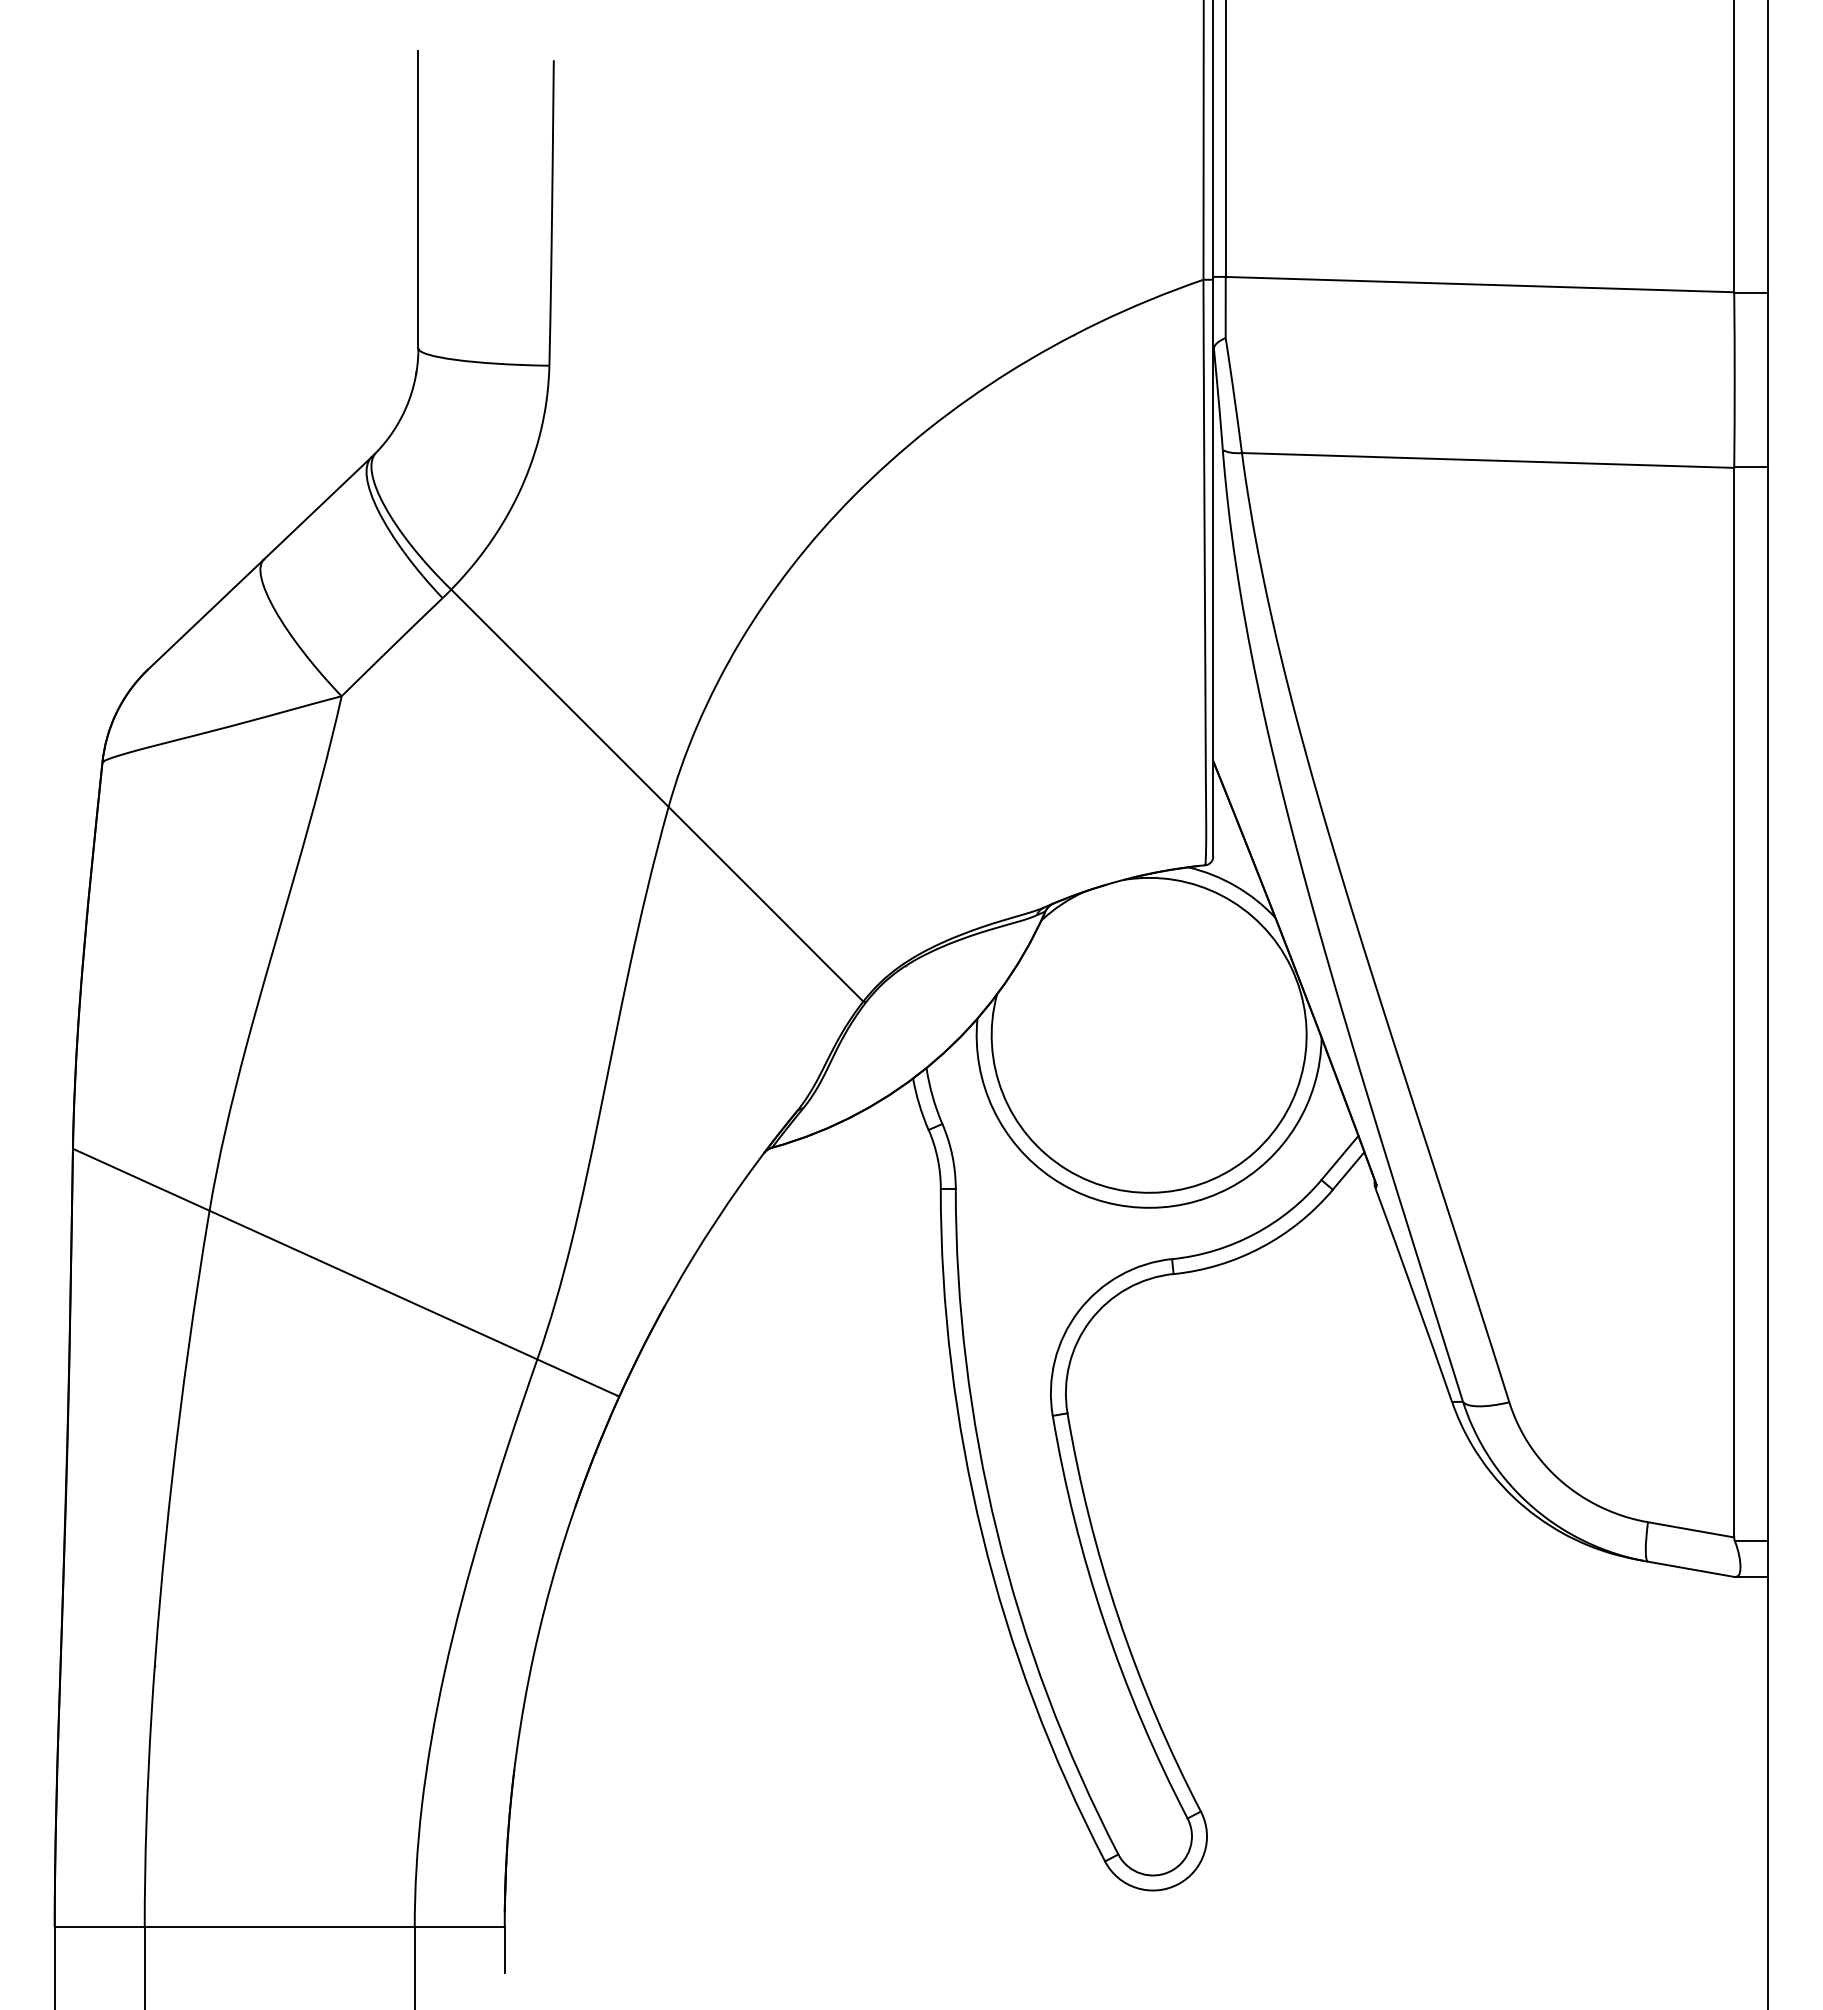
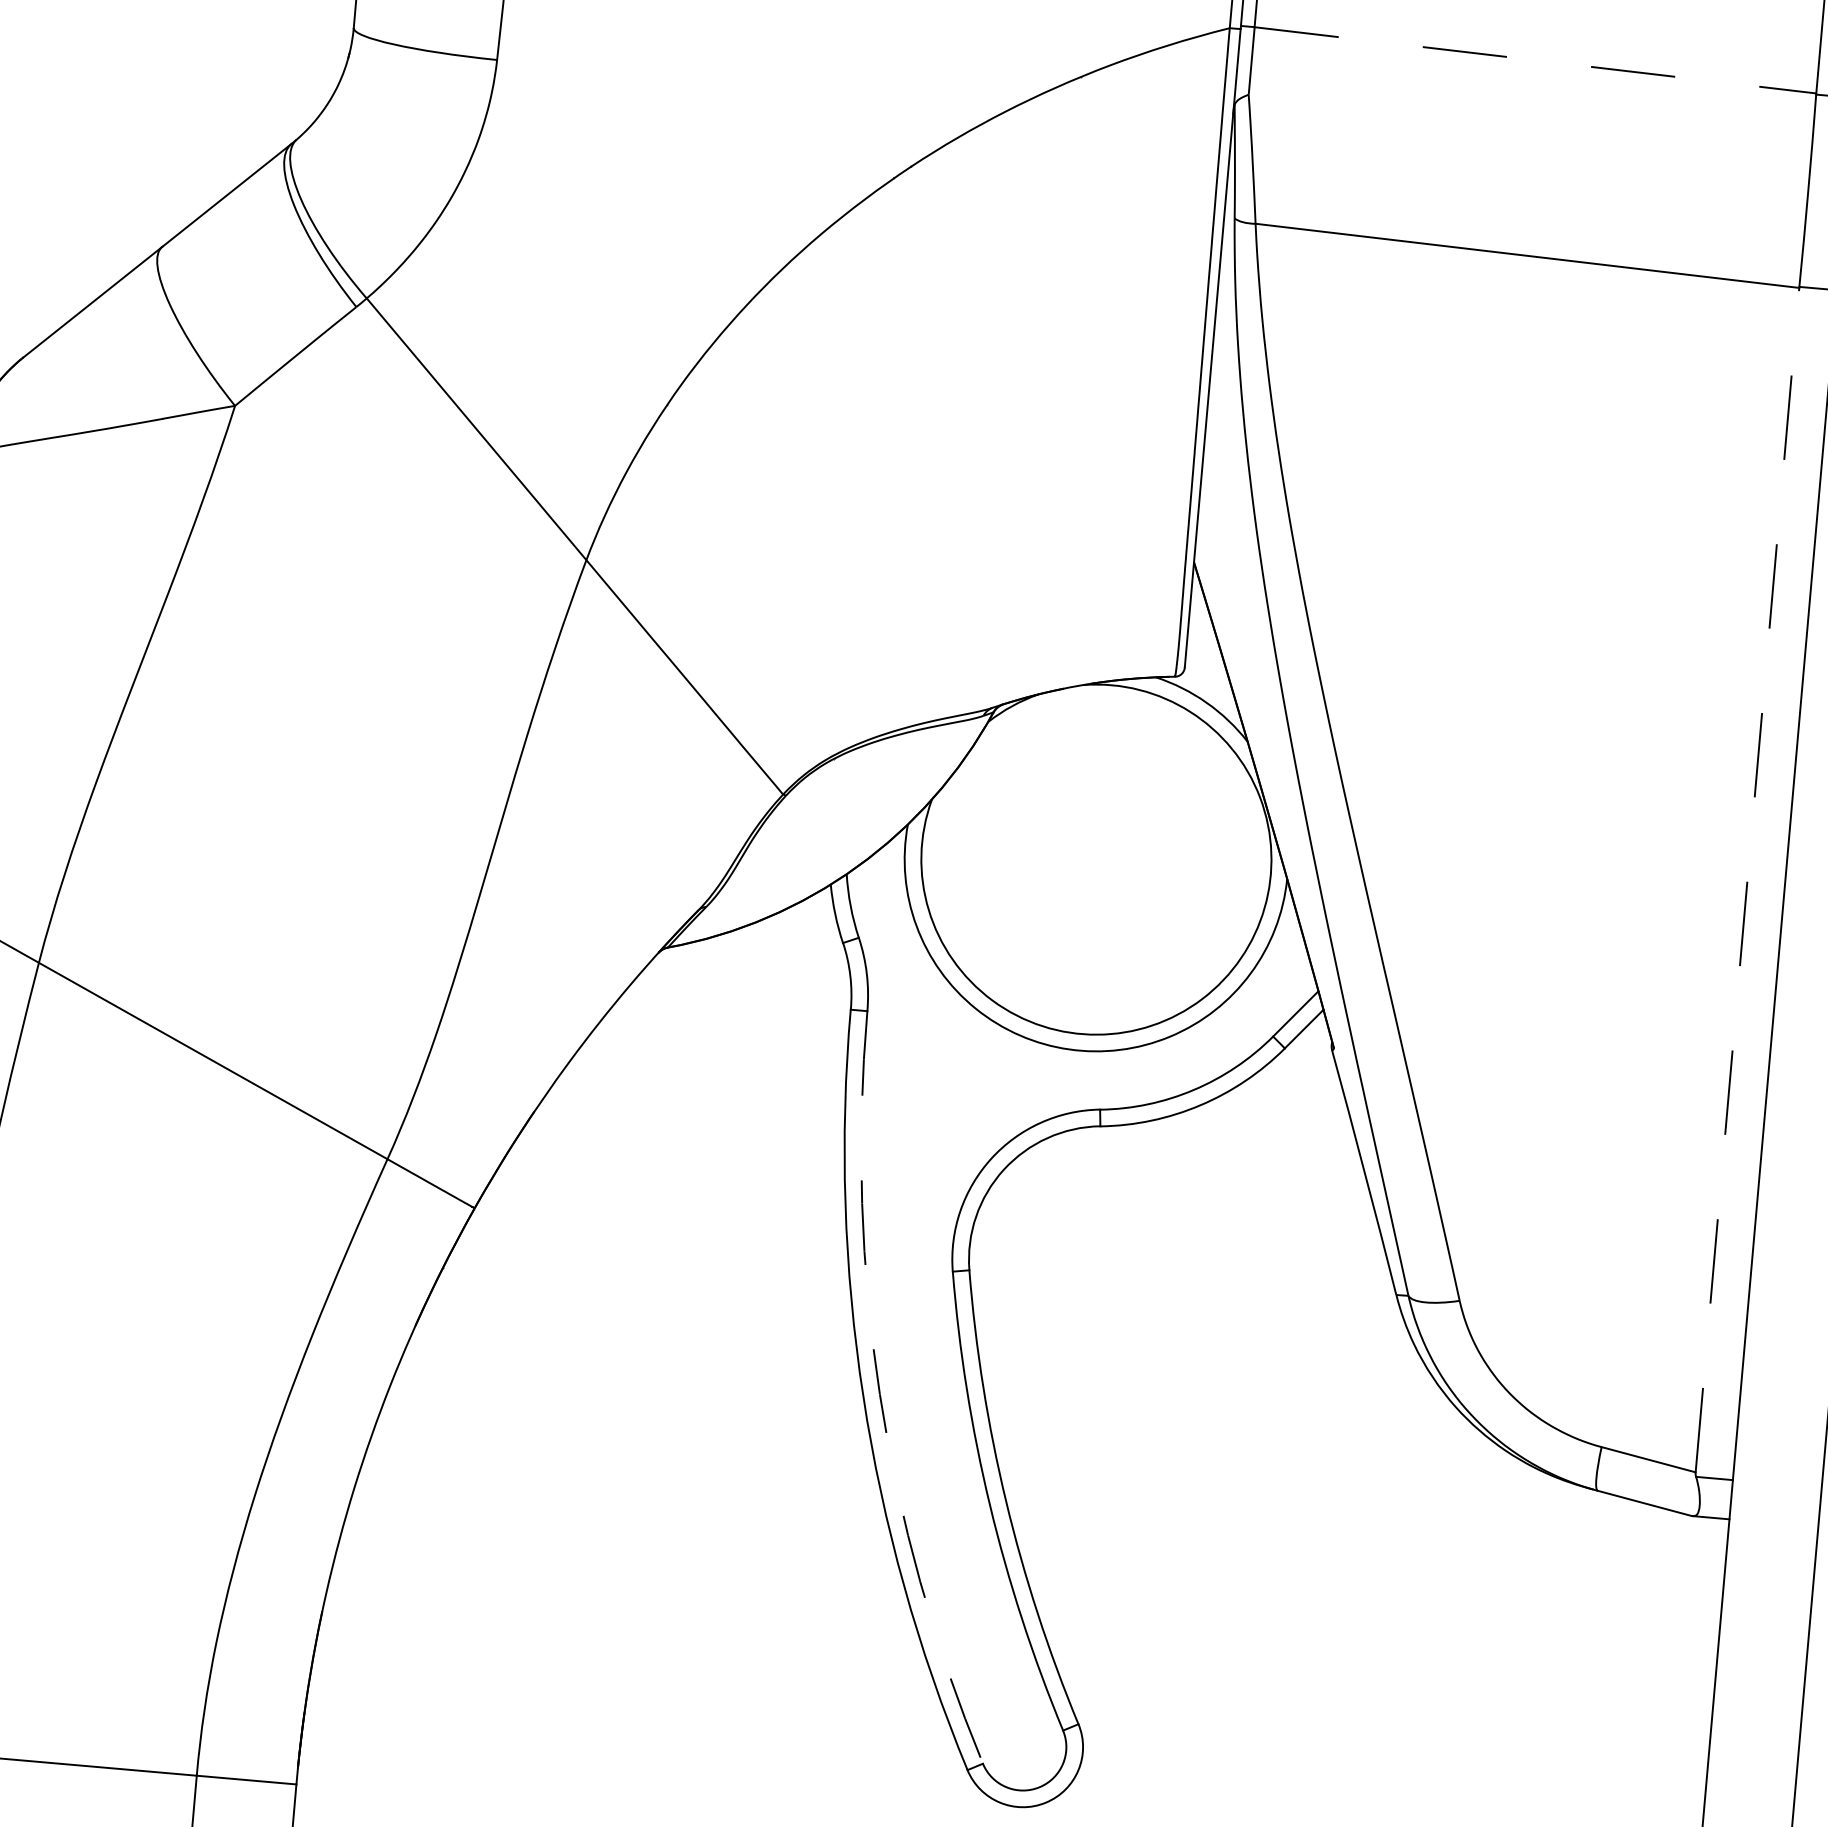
line: (1480, 284) -> (1536, 60), solid -> dashed
line: (1734, 1002) -> (1747, 879), solid -> dashed
arc: (997, 1531) -> (880, 1394), solid -> dashed

